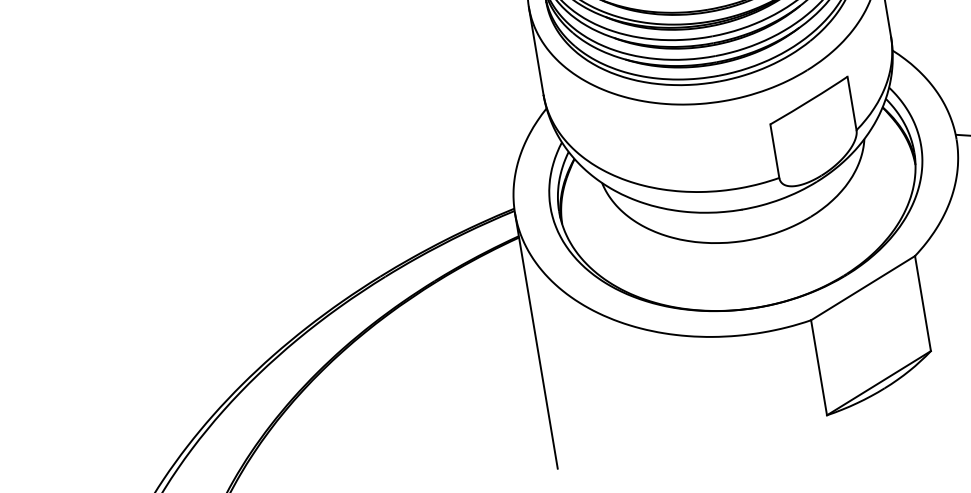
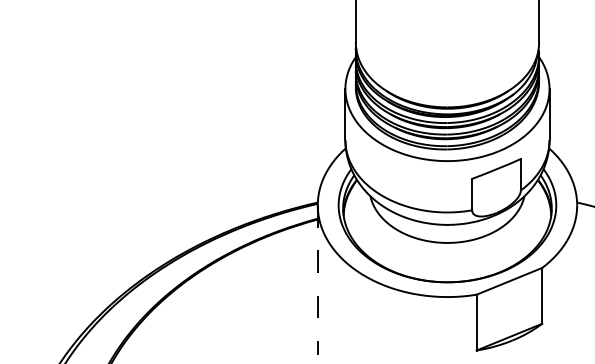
line: (535, 341) -> (317, 280), solid -> dashed

